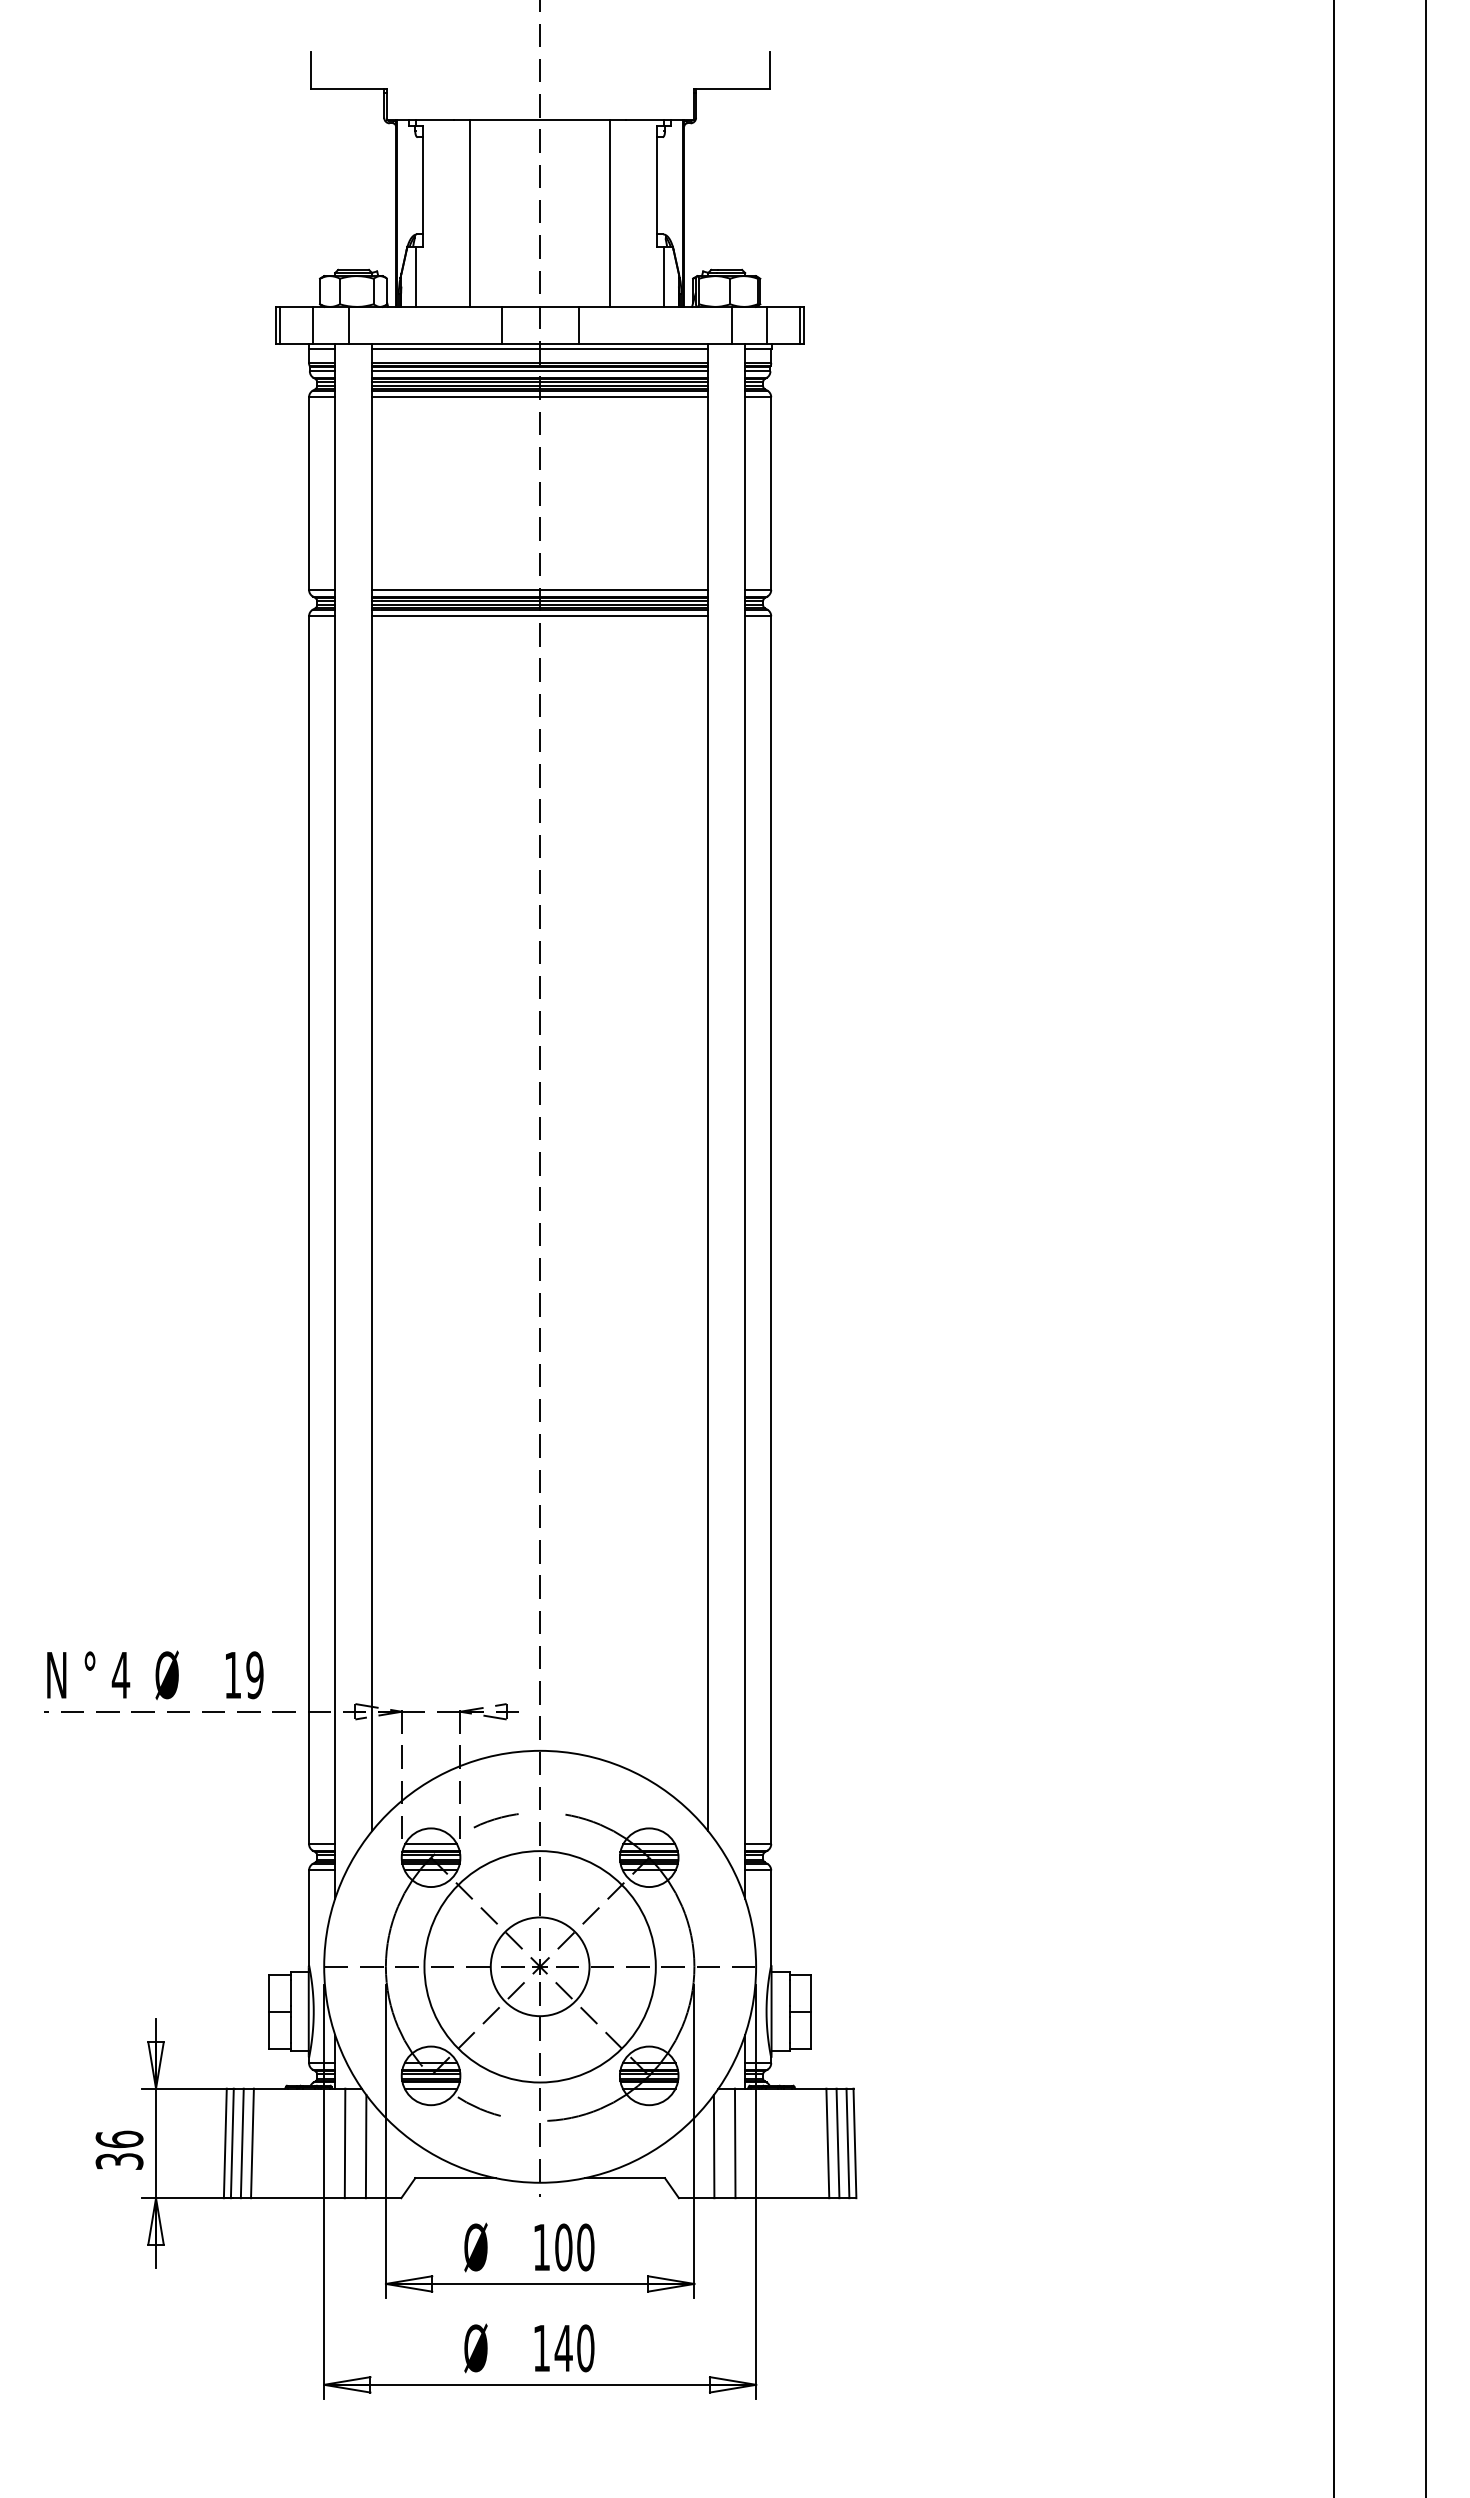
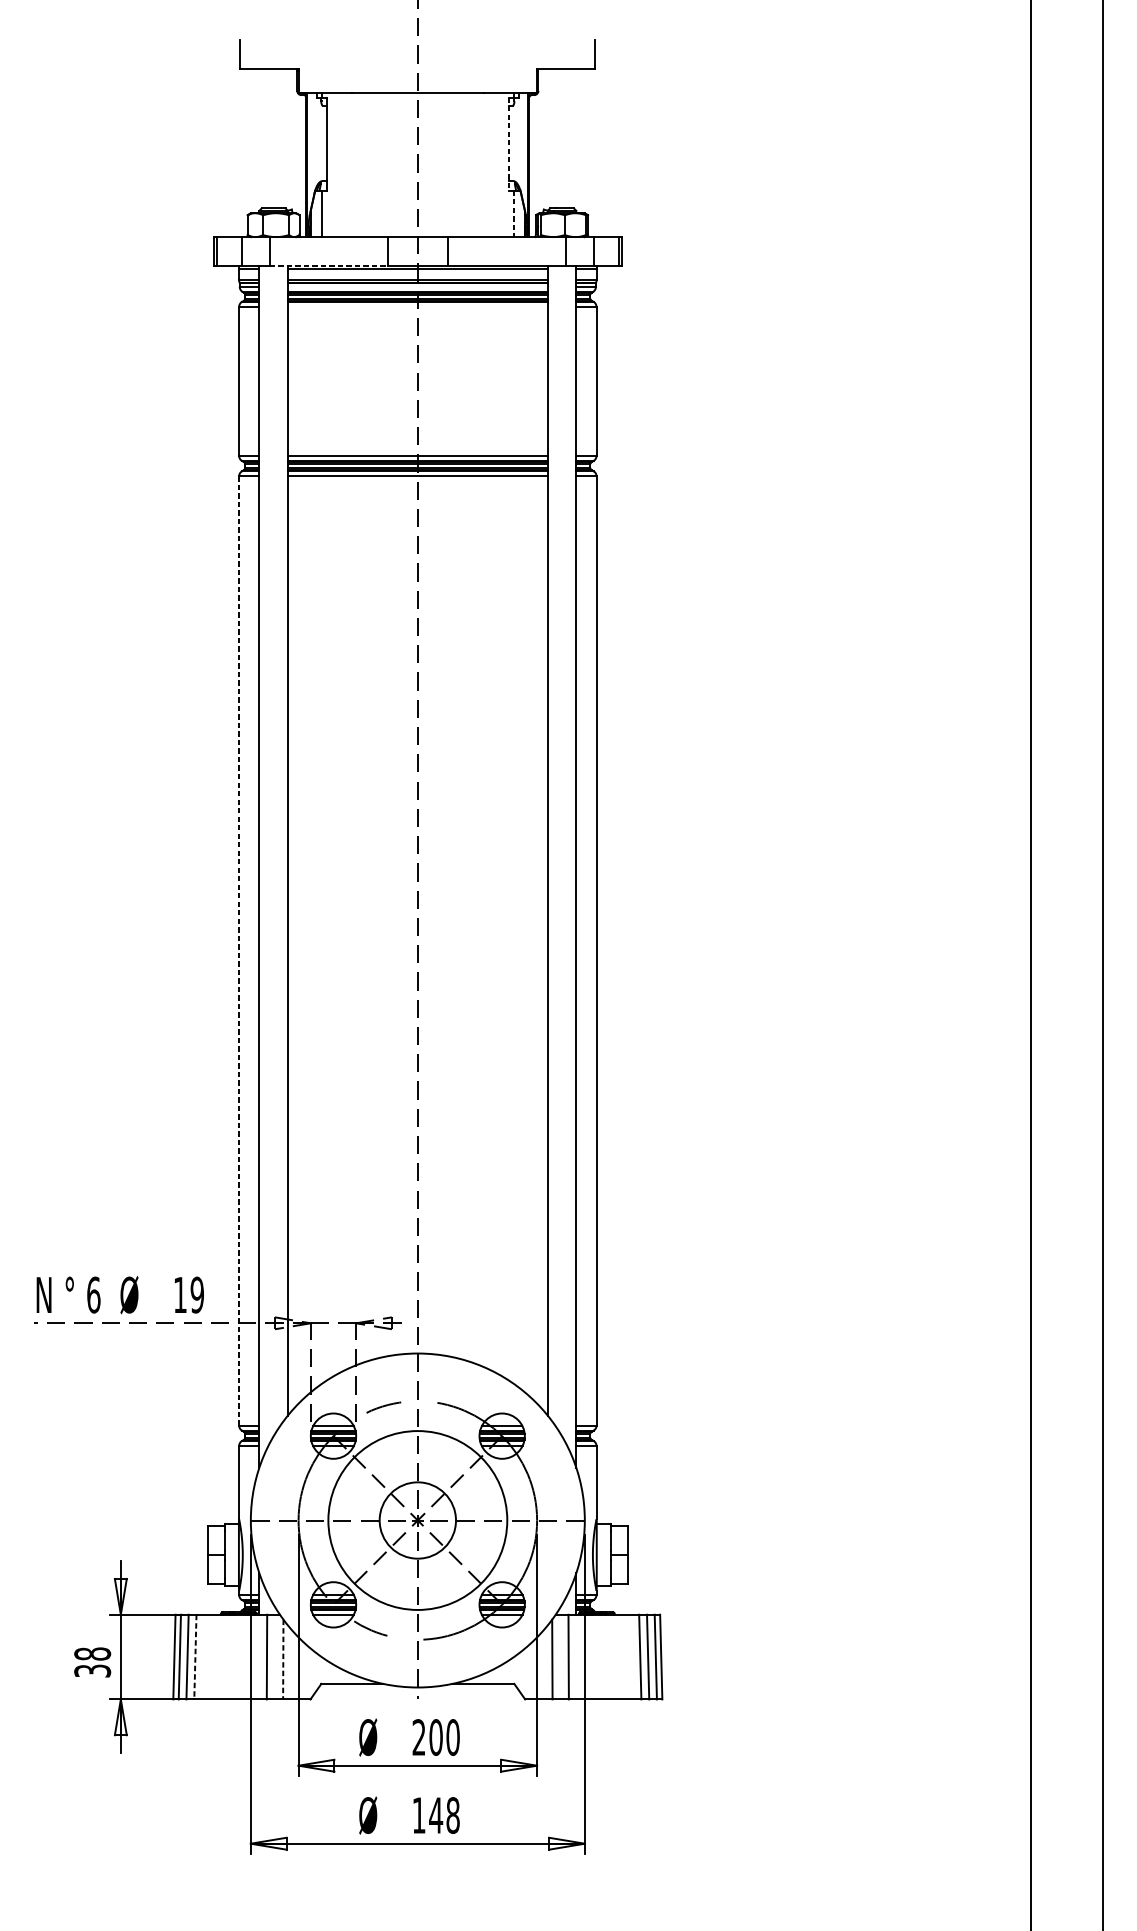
line: (657, 187) -> (508, 144), solid -> dashed
line: (470, 213) -> (363, 164), removed
line: (610, 213) -> (472, 164), removed
line: (664, 277) -> (513, 214), solid -> dashed
line: (425, 343) -> (329, 265), solid -> dashed
line: (540, 371) -> (418, 287), removed
line: (540, 397) -> (418, 307), removed
line: (309, 1230) -> (239, 951), solid -> dashed
text: (120, 1675) -> (93, 1295), 4 -> 6
text: (119, 2139) -> (92, 1654), 36 -> 38
line: (252, 2143) -> (195, 1657), solid -> dashed
line: (366, 2146) -> (283, 1659), solid -> dashed
text: (541, 2246) -> (418, 1736), 100 -> 200
text: (585, 2348) -> (452, 1815), 140 -> 148

